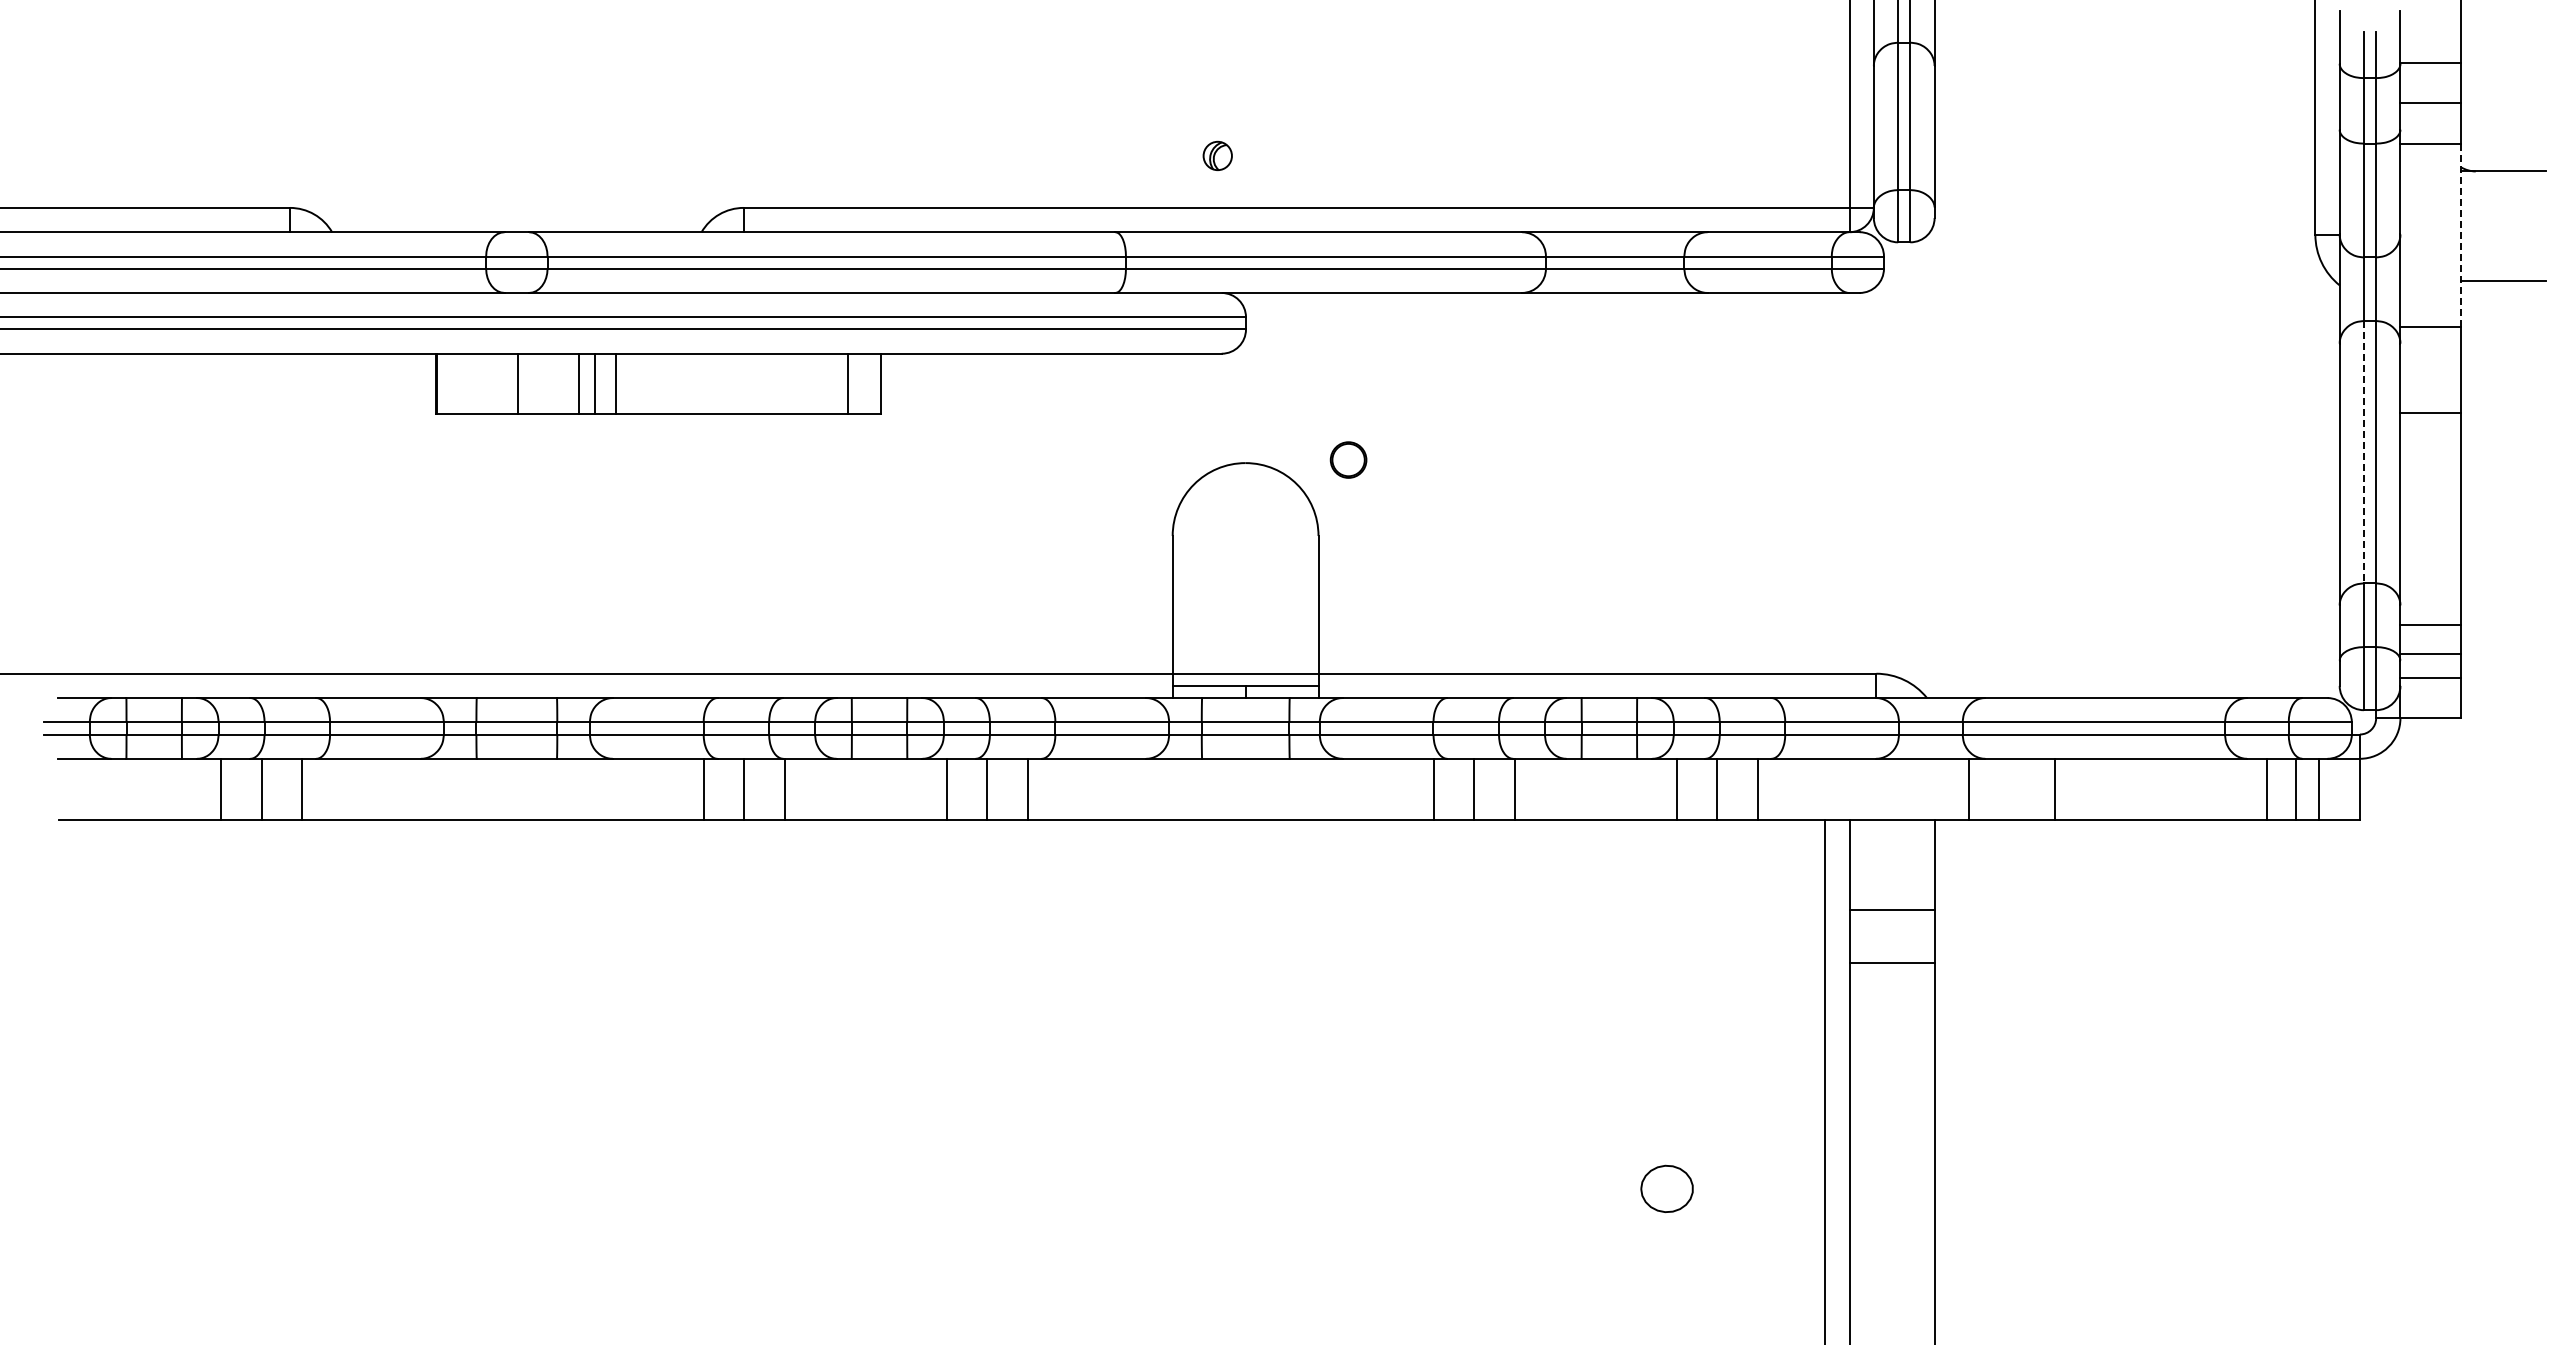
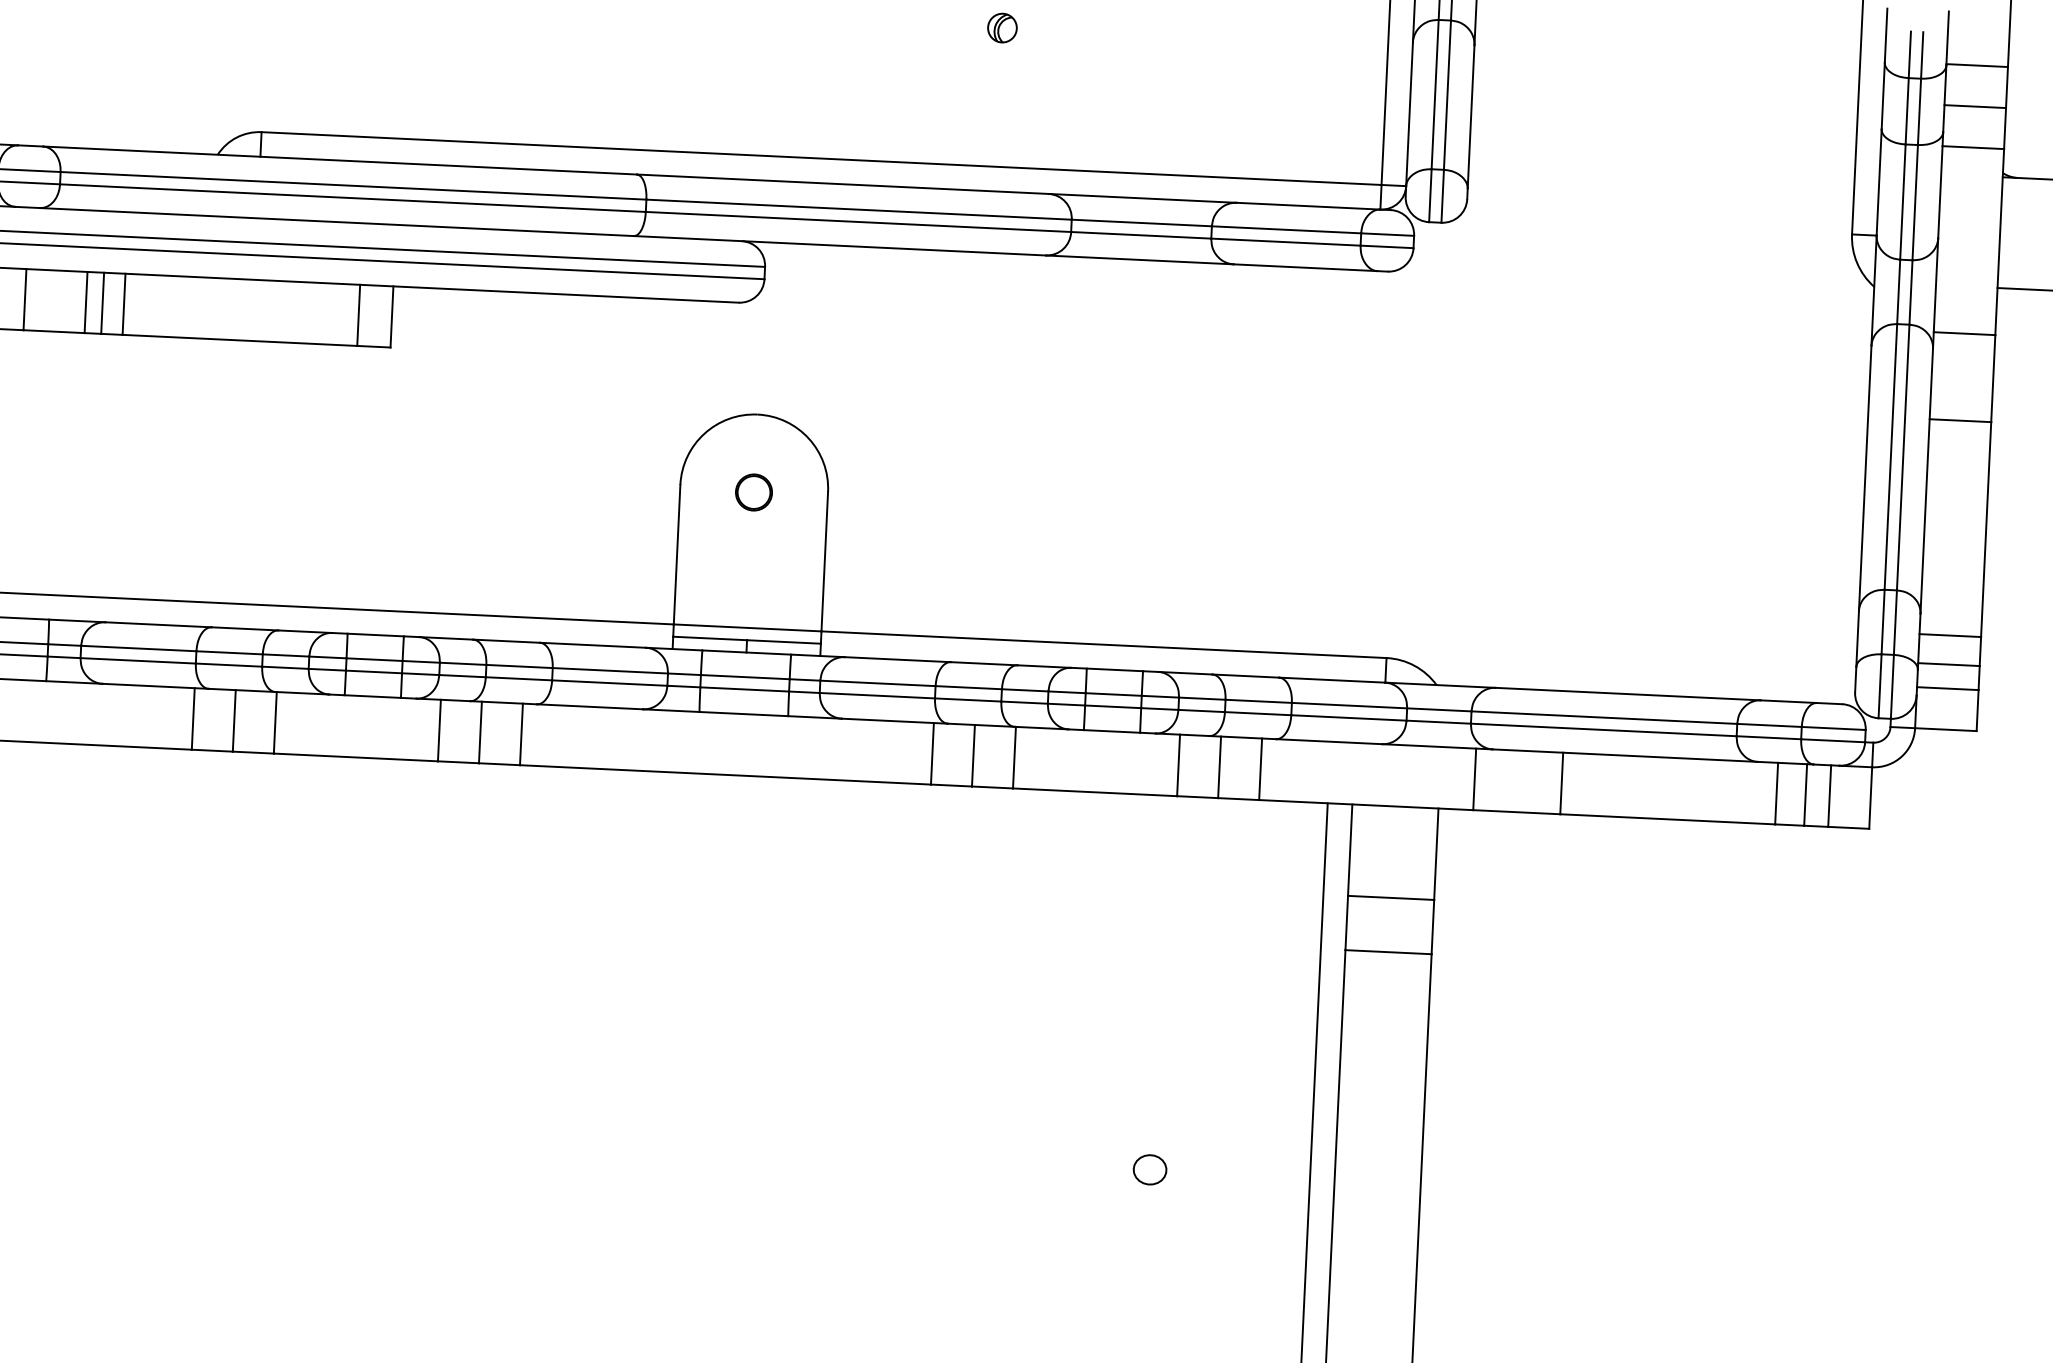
part: (1217, 155) -> (1002, 27), moved
line: (2461, 235) -> (2000, 242), dashed -> solid
line: (2363, 452) -> (1890, 457), dashed -> solid
part: (1348, 459) -> (753, 491), moved
part: (1667, 1188) -> (1150, 1169), size x0.62

